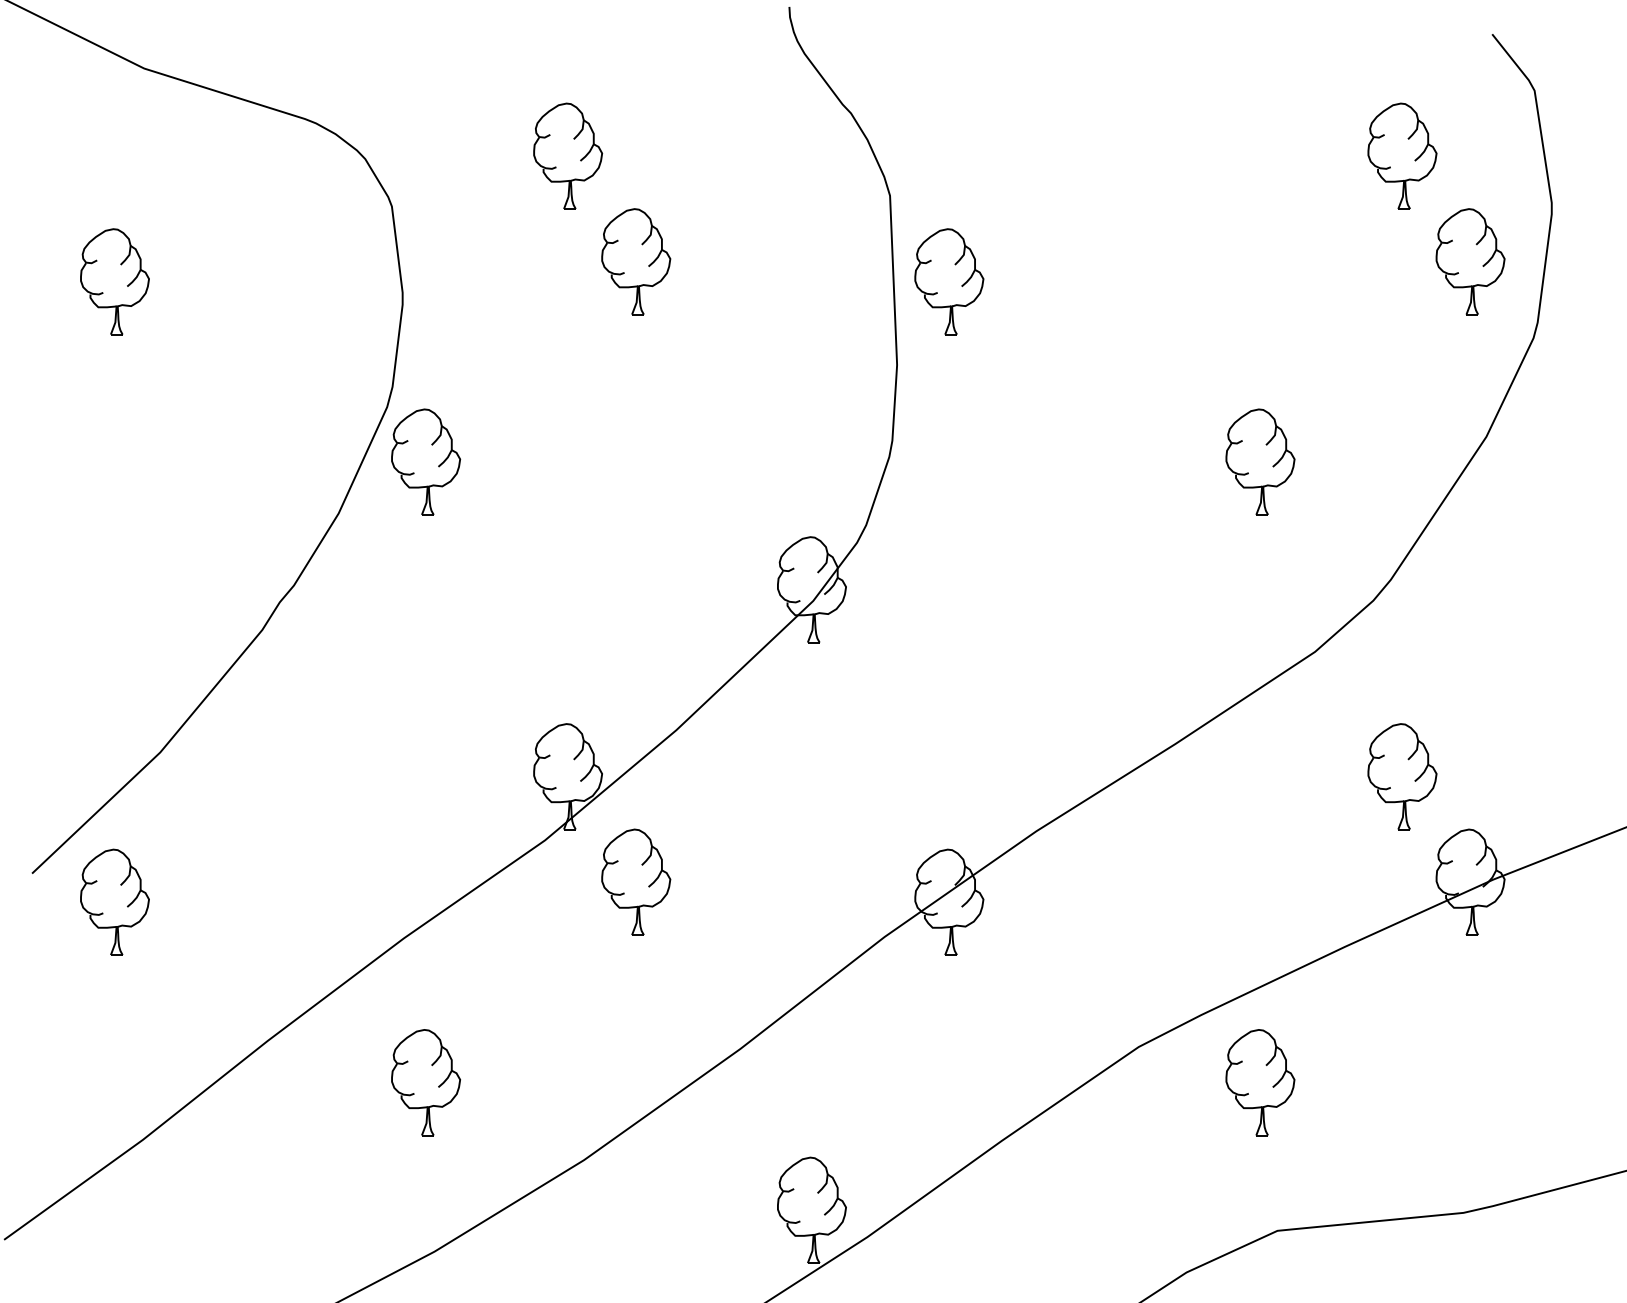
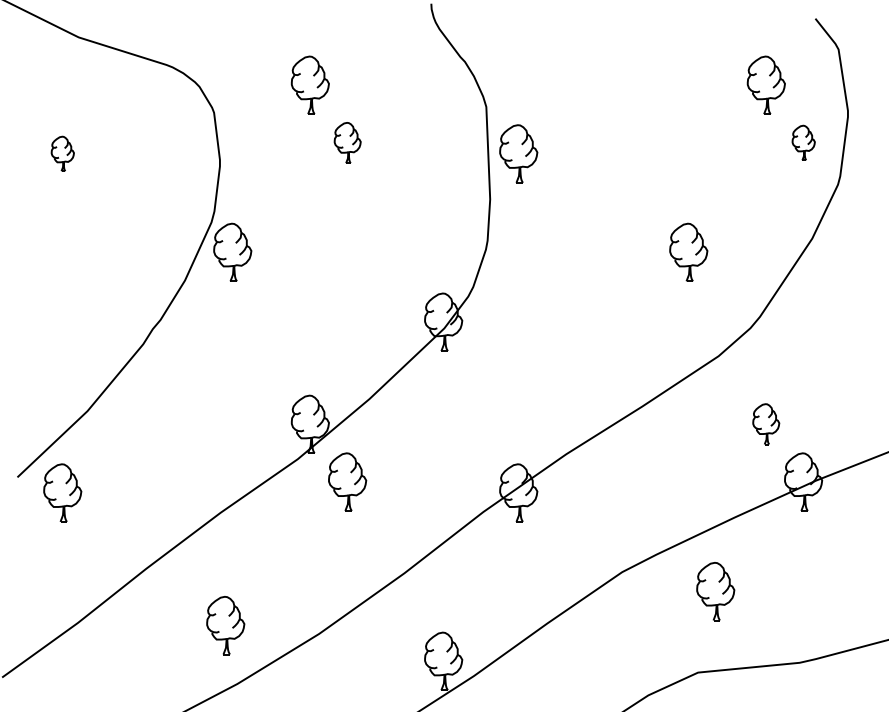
part: (636, 260) -> (347, 142), size x0.7
part: (1470, 260) -> (803, 142), size x0.6
part: (114, 280) -> (62, 153), size x0.6
part: (1400, 775) -> (765, 423), size x0.7
part: (425, 1082) -> (225, 625), moved
part: (1259, 1082) -> (715, 591), moved

